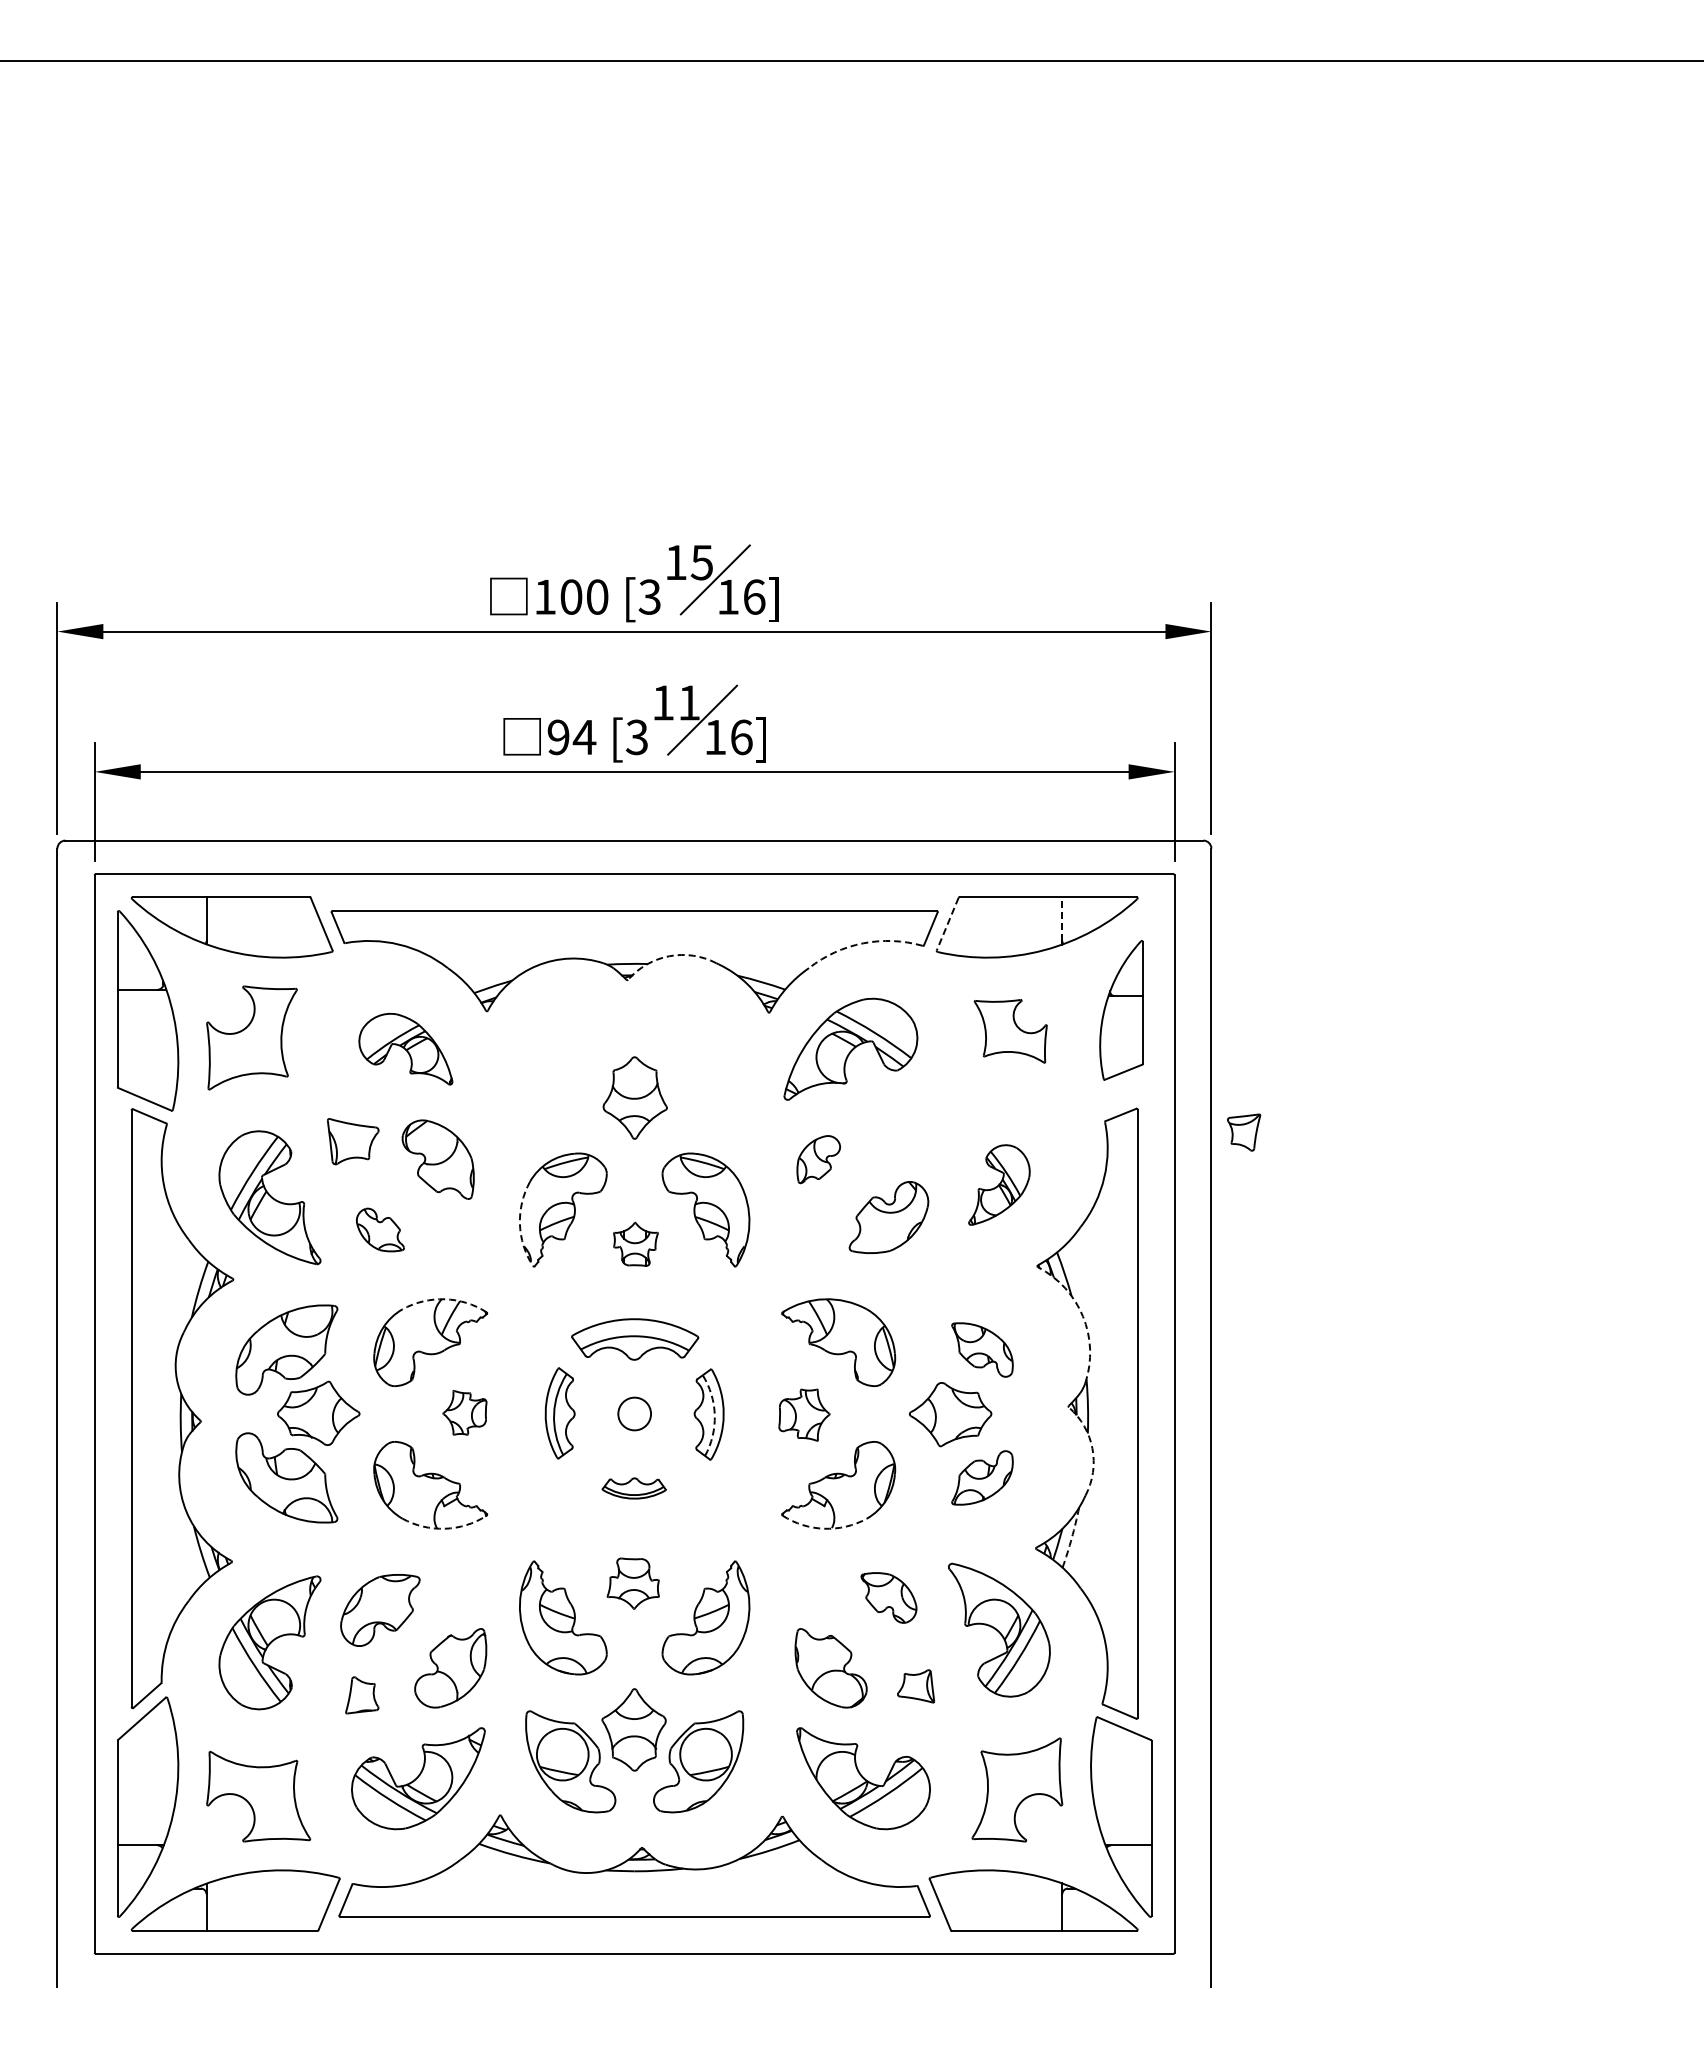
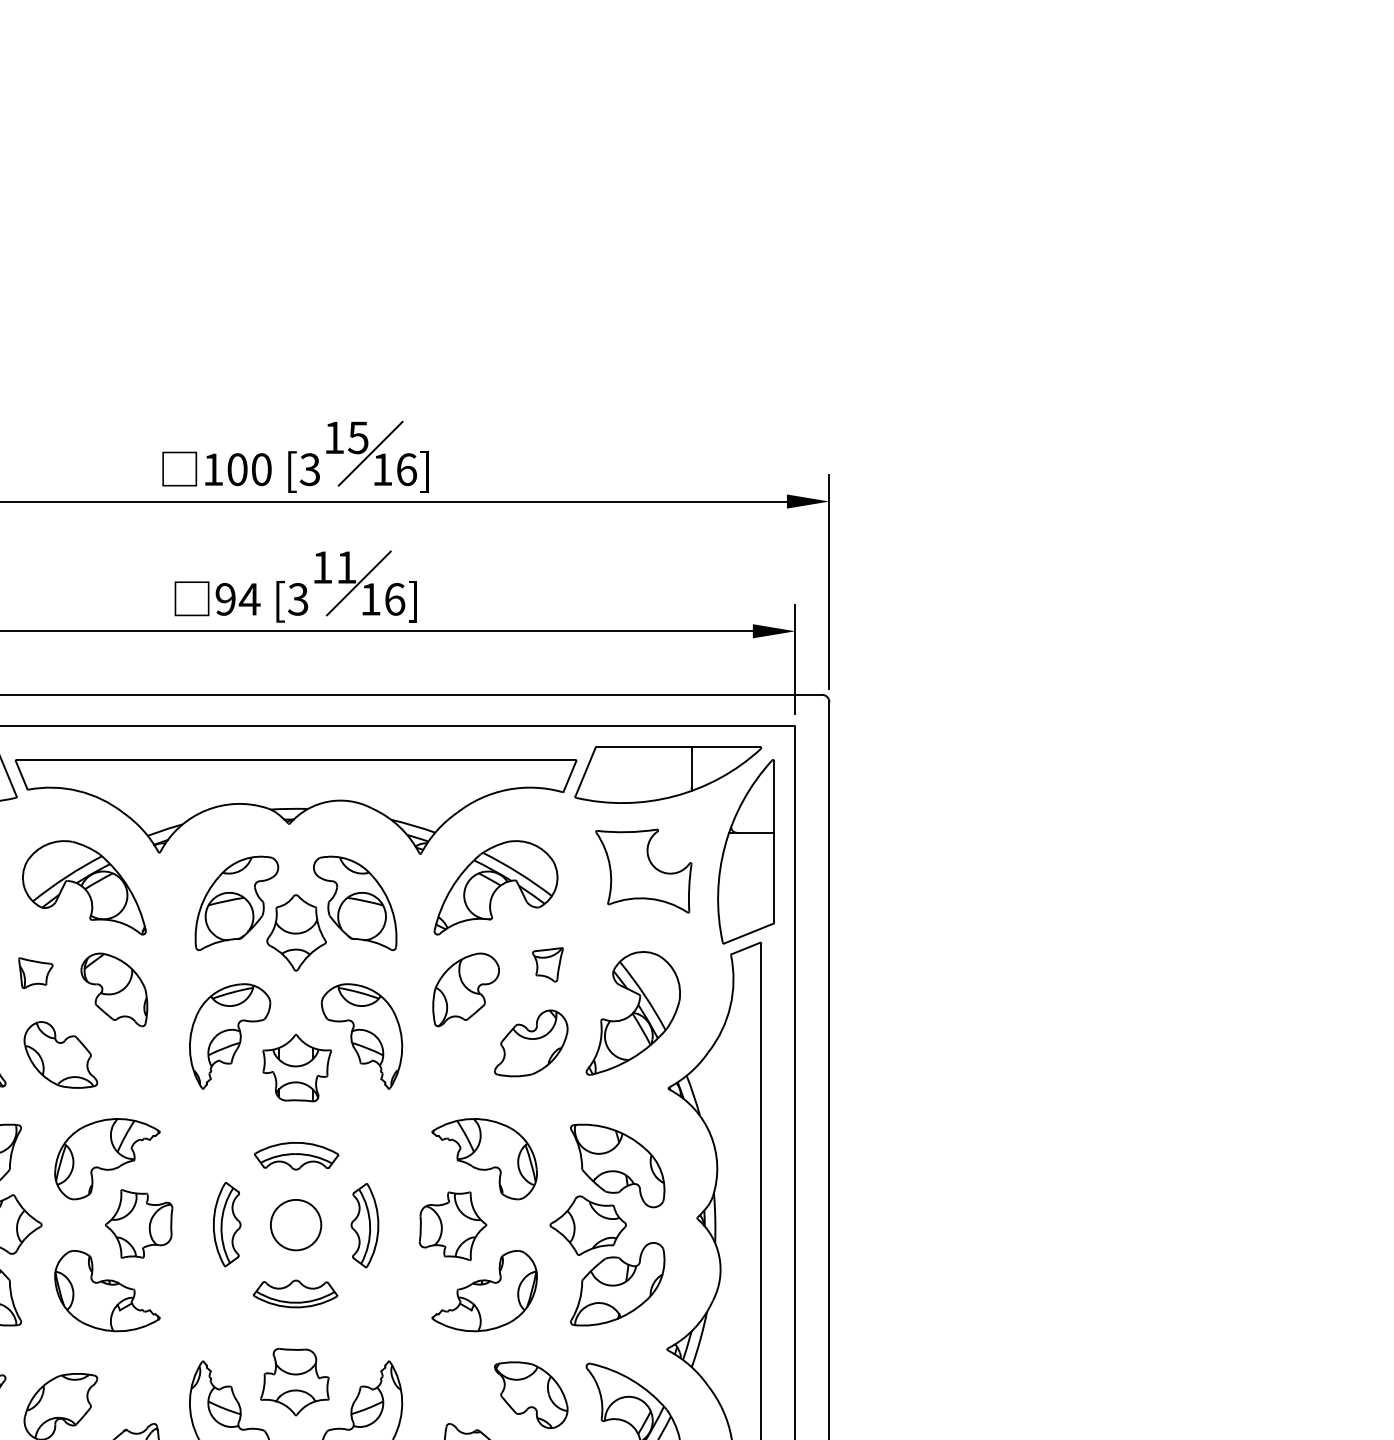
line: (1062, 919) -> (691, 767), dashed -> solid
line: (947, 924) -> (585, 772), dashed -> solid
arc: (863, 943) -> (507, 789), dashed -> solid
arc: (669, 956) -> (328, 802), dashed -> solid
part: (1121, 1010) -> (746, 851), size x1.43
part: (1010, 1031) -> (643, 871), size x1.43
part: (405, 1048) -> (84, 887), size x1.43
part: (570, 1065) -> (236, 902), added
part: (698, 1065) -> (355, 902), added
part: (1244, 1132) -> (548, 964), moved
part: (353, 1141) -> (36, 973), size x0.71
part: (818, 1159) -> (466, 989), size x1.67
part: (999, 1184) -> (633, 1012), size x1.67
arc: (519, 1224) -> (189, 1049), dashed -> solid
part: (380, 1229) -> (60, 1054), size x1.67
part: (635, 1244) -> (296, 1068), size x1.67
arc: (445, 1299) -> (121, 1119), dashed -> solid
arc: (1083, 1316) -> (711, 1134), dashed -> solid
part: (635, 1339) -> (296, 1156), size x0.71
part: (982, 1349) -> (617, 1165), size x1.67
part: (464, 1412) -> (138, 1223), size x1.67
circle: (634, 1413) -> (295, 1224), size x1.67
part: (804, 1414) -> (453, 1225), size x1.43
arc: (714, 1415) -> (369, 1226), dashed -> solid
arc: (1092, 1448) -> (719, 1257), dashed -> solid
part: (982, 1477) -> (617, 1283), size x1.67
part: (634, 1488) -> (295, 1294), size x1.43
arc: (445, 1528) -> (121, 1330), dashed -> solid
arc: (824, 1528) -> (471, 1330), dashed -> solid
arc: (1071, 1538) -> (700, 1340), dashed -> solid
part: (632, 1583) -> (294, 1381), size x1.43
part: (888, 1597) -> (530, 1394), size x1.43

